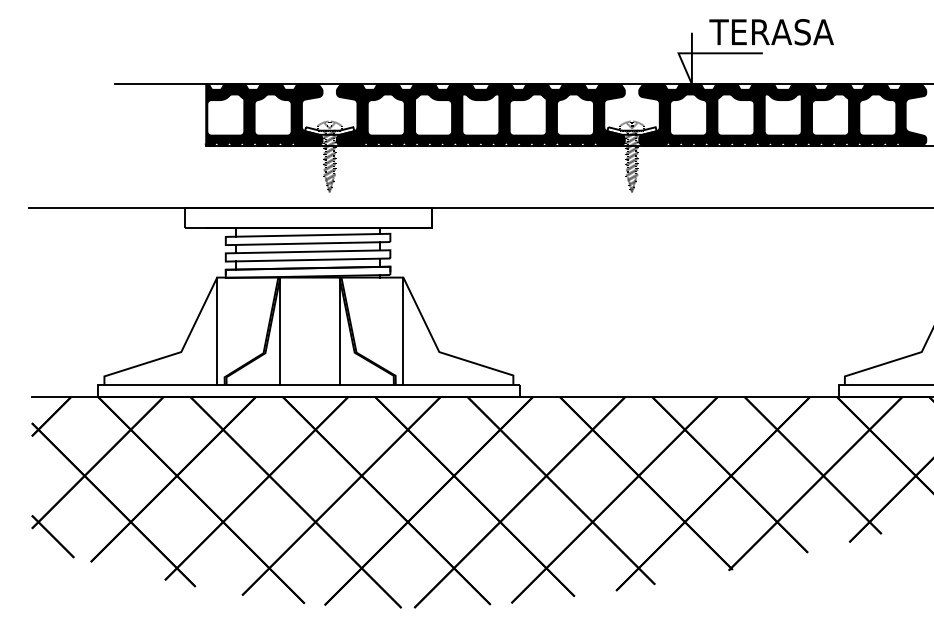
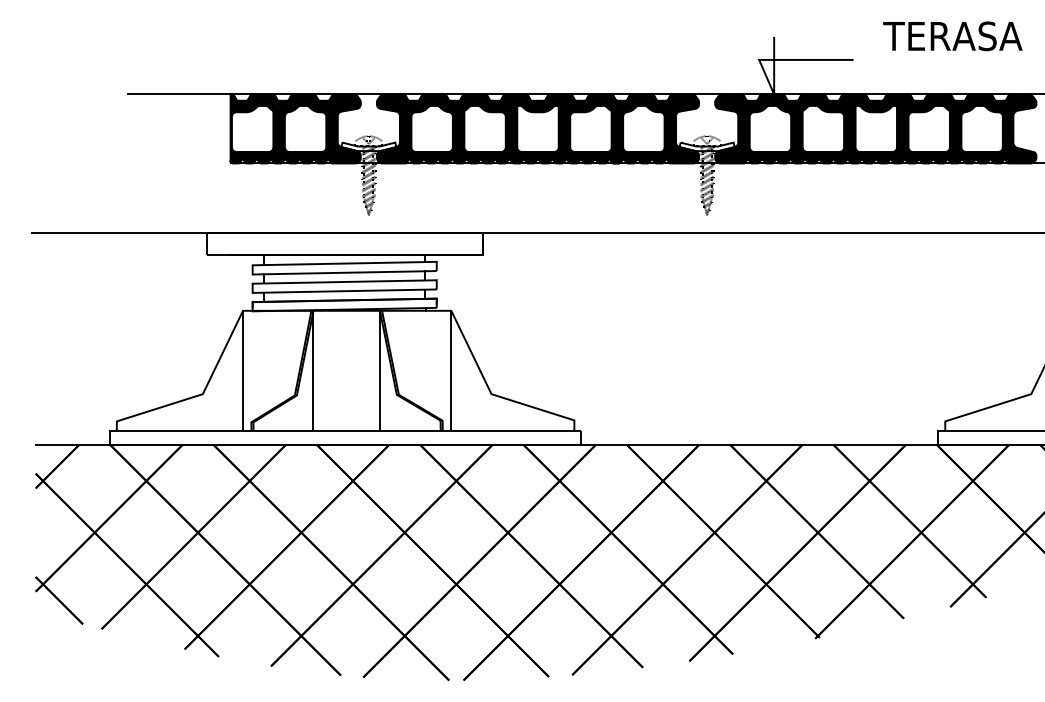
text: (771, 32) -> (952, 36), moved

